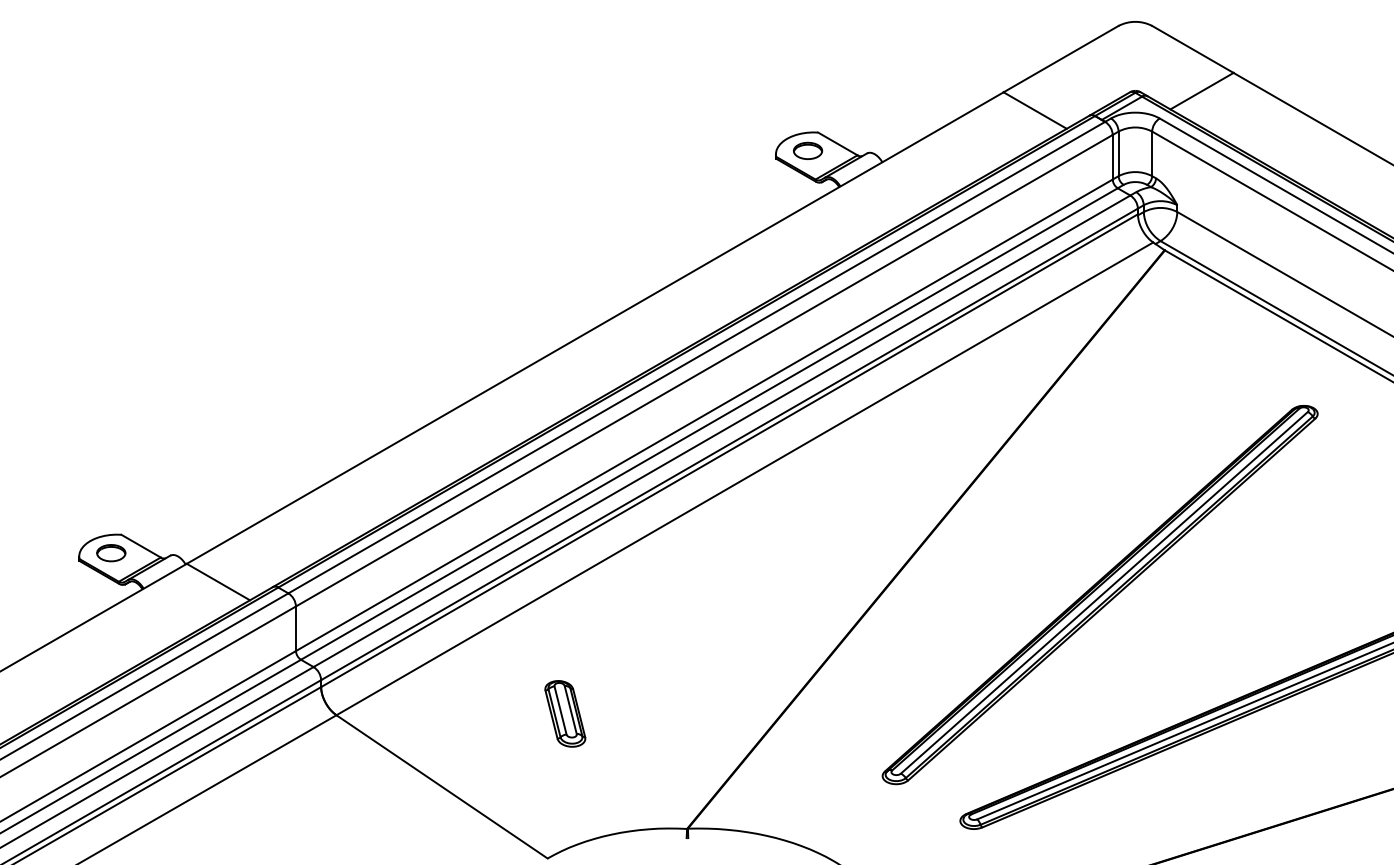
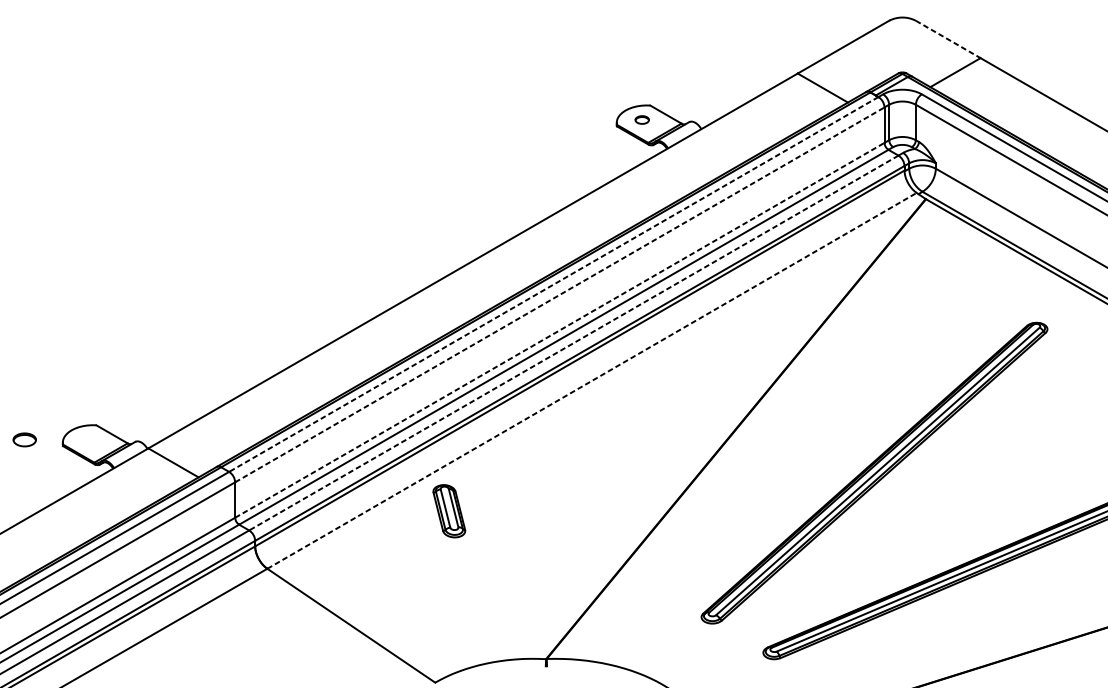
line: (1193, 49) -> (948, 39), solid -> dashed
part: (807, 150) -> (641, 119), size x0.6
line: (696, 357) -> (553, 284), solid -> dashed
line: (704, 370) -> (559, 294), solid -> dashed
line: (704, 415) -> (559, 330), solid -> dashed
line: (721, 431) -> (573, 343), solid -> dashed
line: (744, 478) -> (591, 380), solid -> dashed
part: (111, 553) -> (24, 440), moved
part: (565, 713) -> (449, 510), moved

